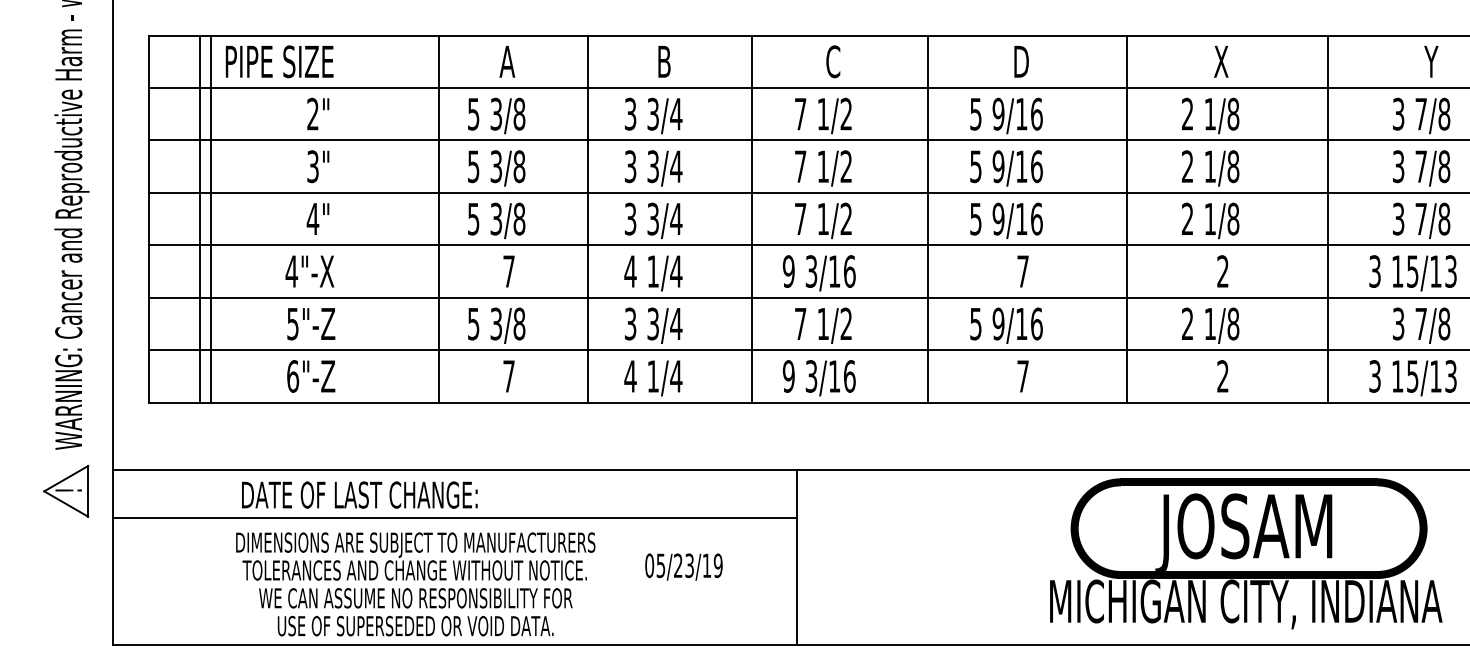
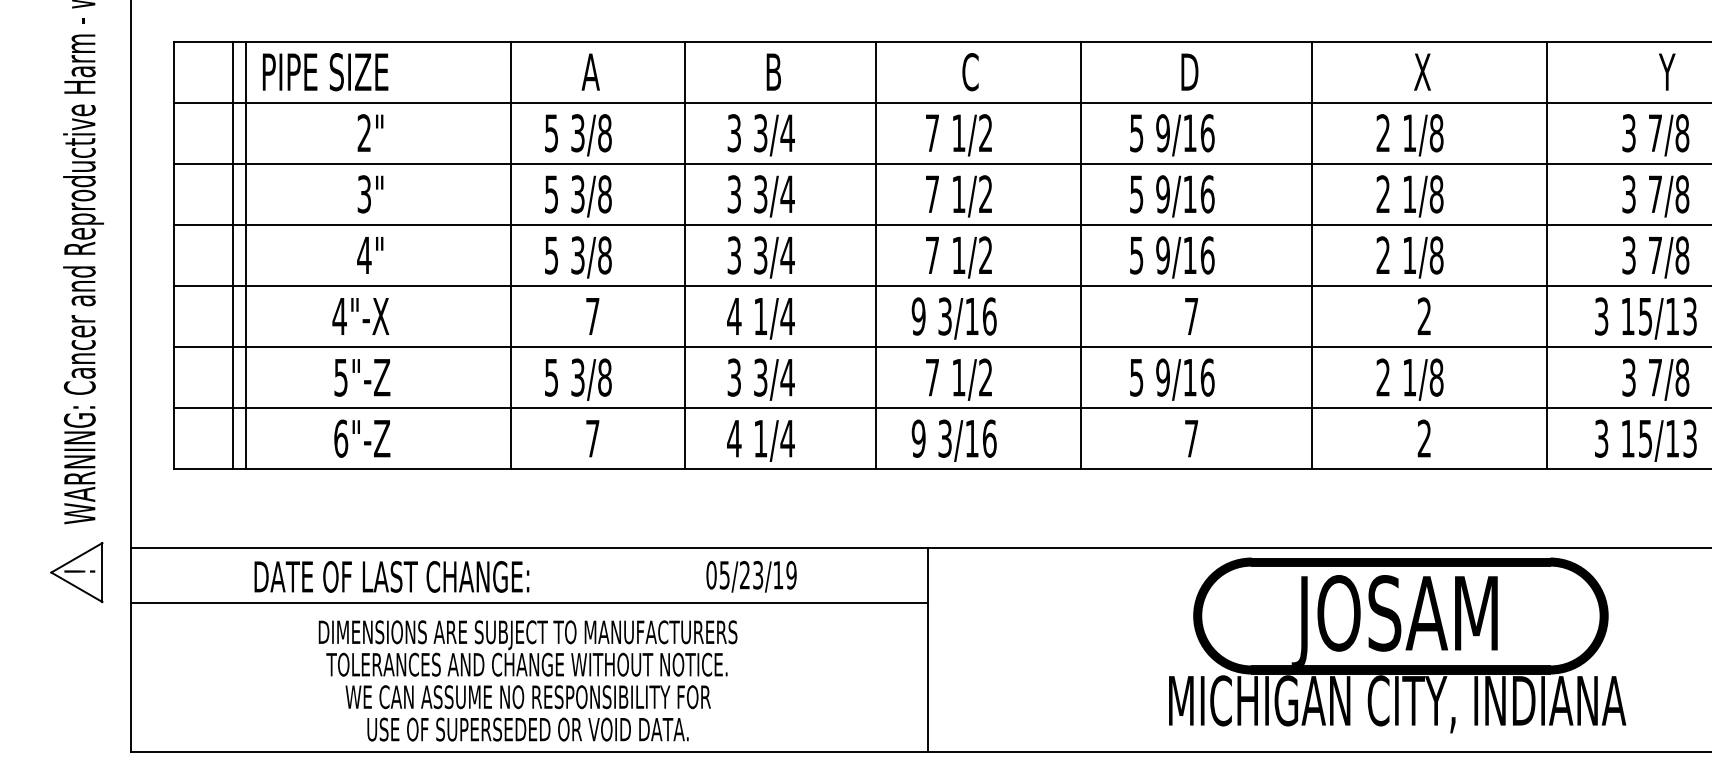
text: (359, 494) -> (391, 576), moved
part: (1246, 553) -> (1397, 645), moved
text: (683, 566) -> (751, 576), moved
text: (415, 584) -> (527, 680), moved

